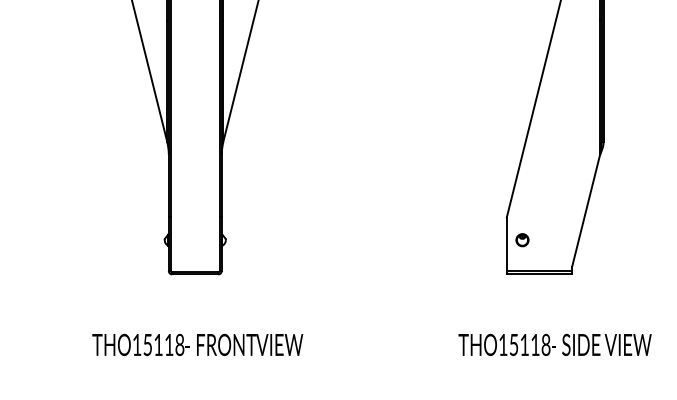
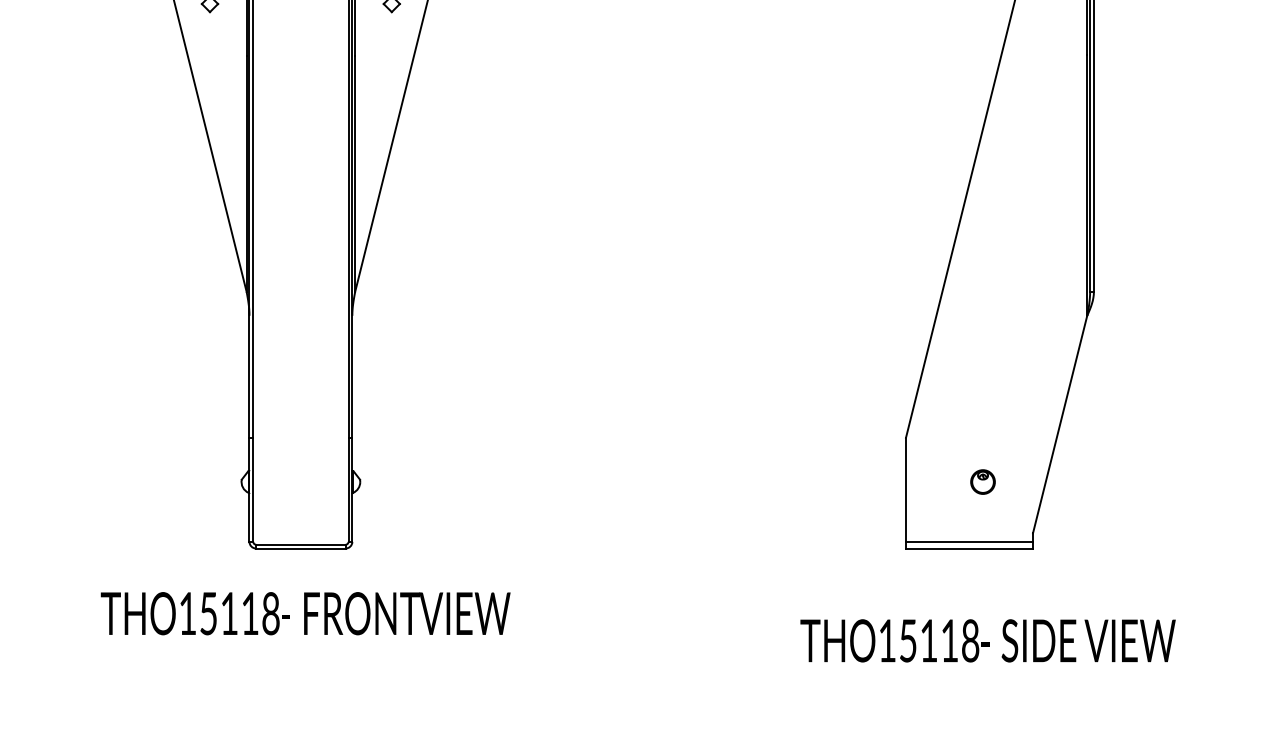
part: (522, 240) -> (983, 482), moved
text: (197, 344) -> (305, 612), moved
text: (554, 344) -> (986, 639), moved

